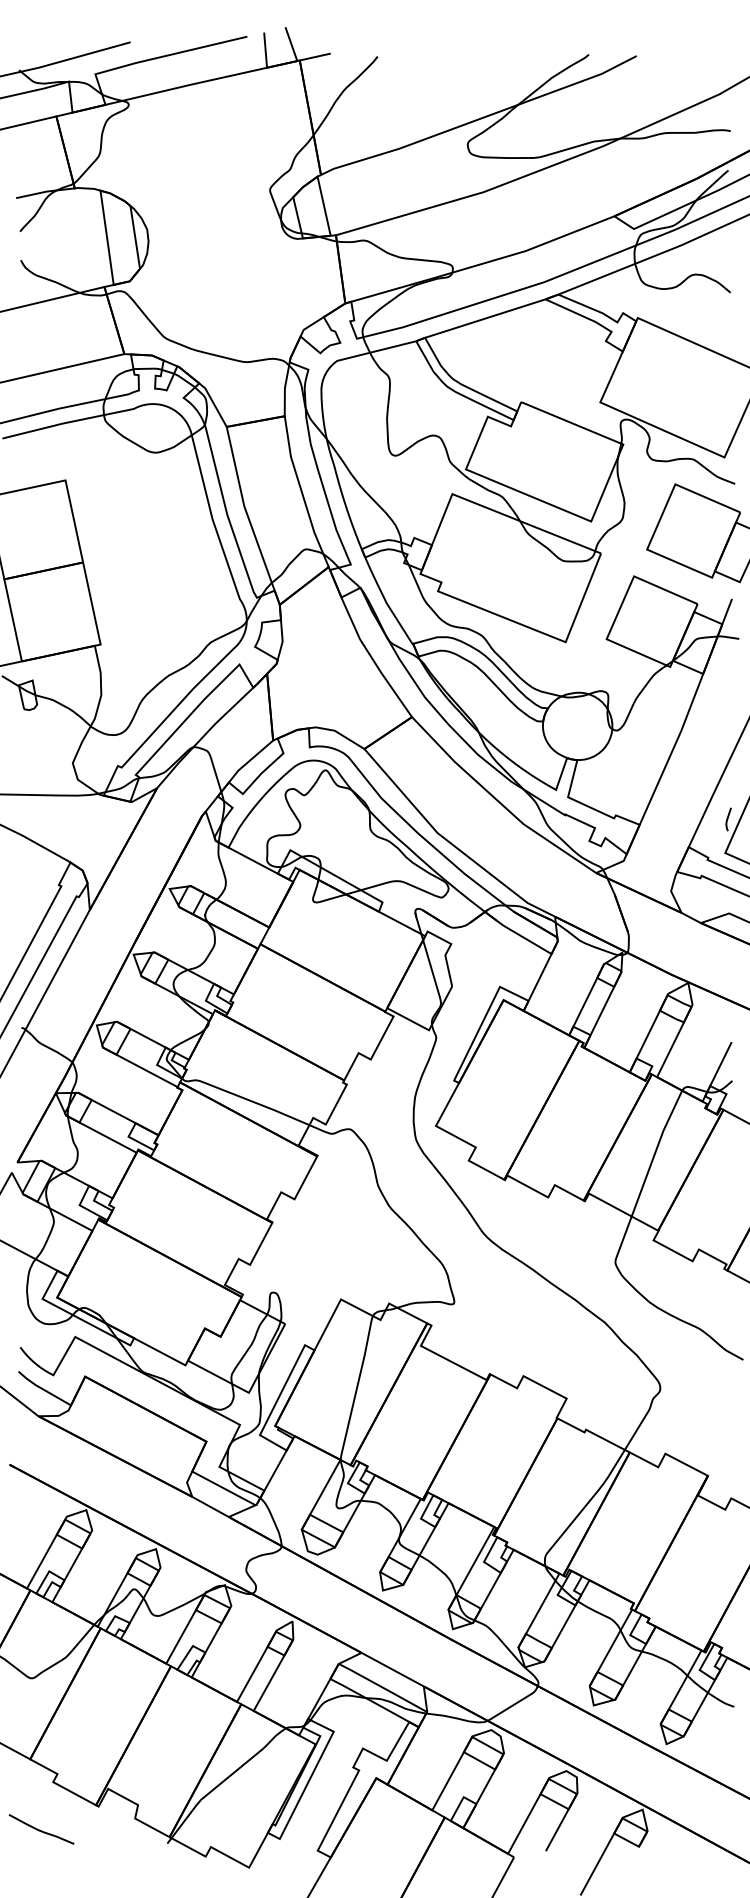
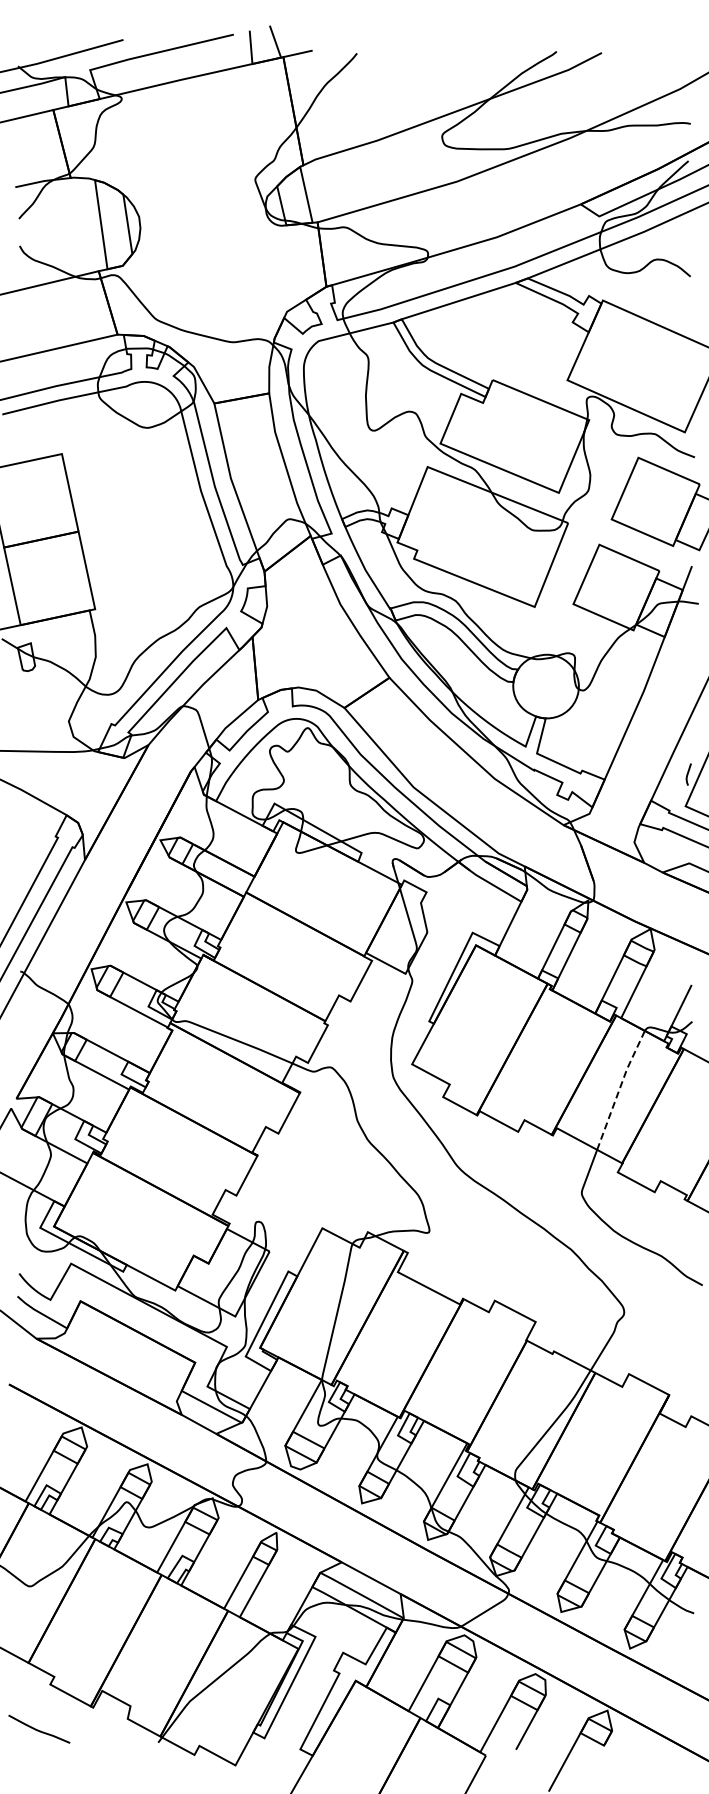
line: (655, 1152) -> (619, 1089), solid -> dashed

